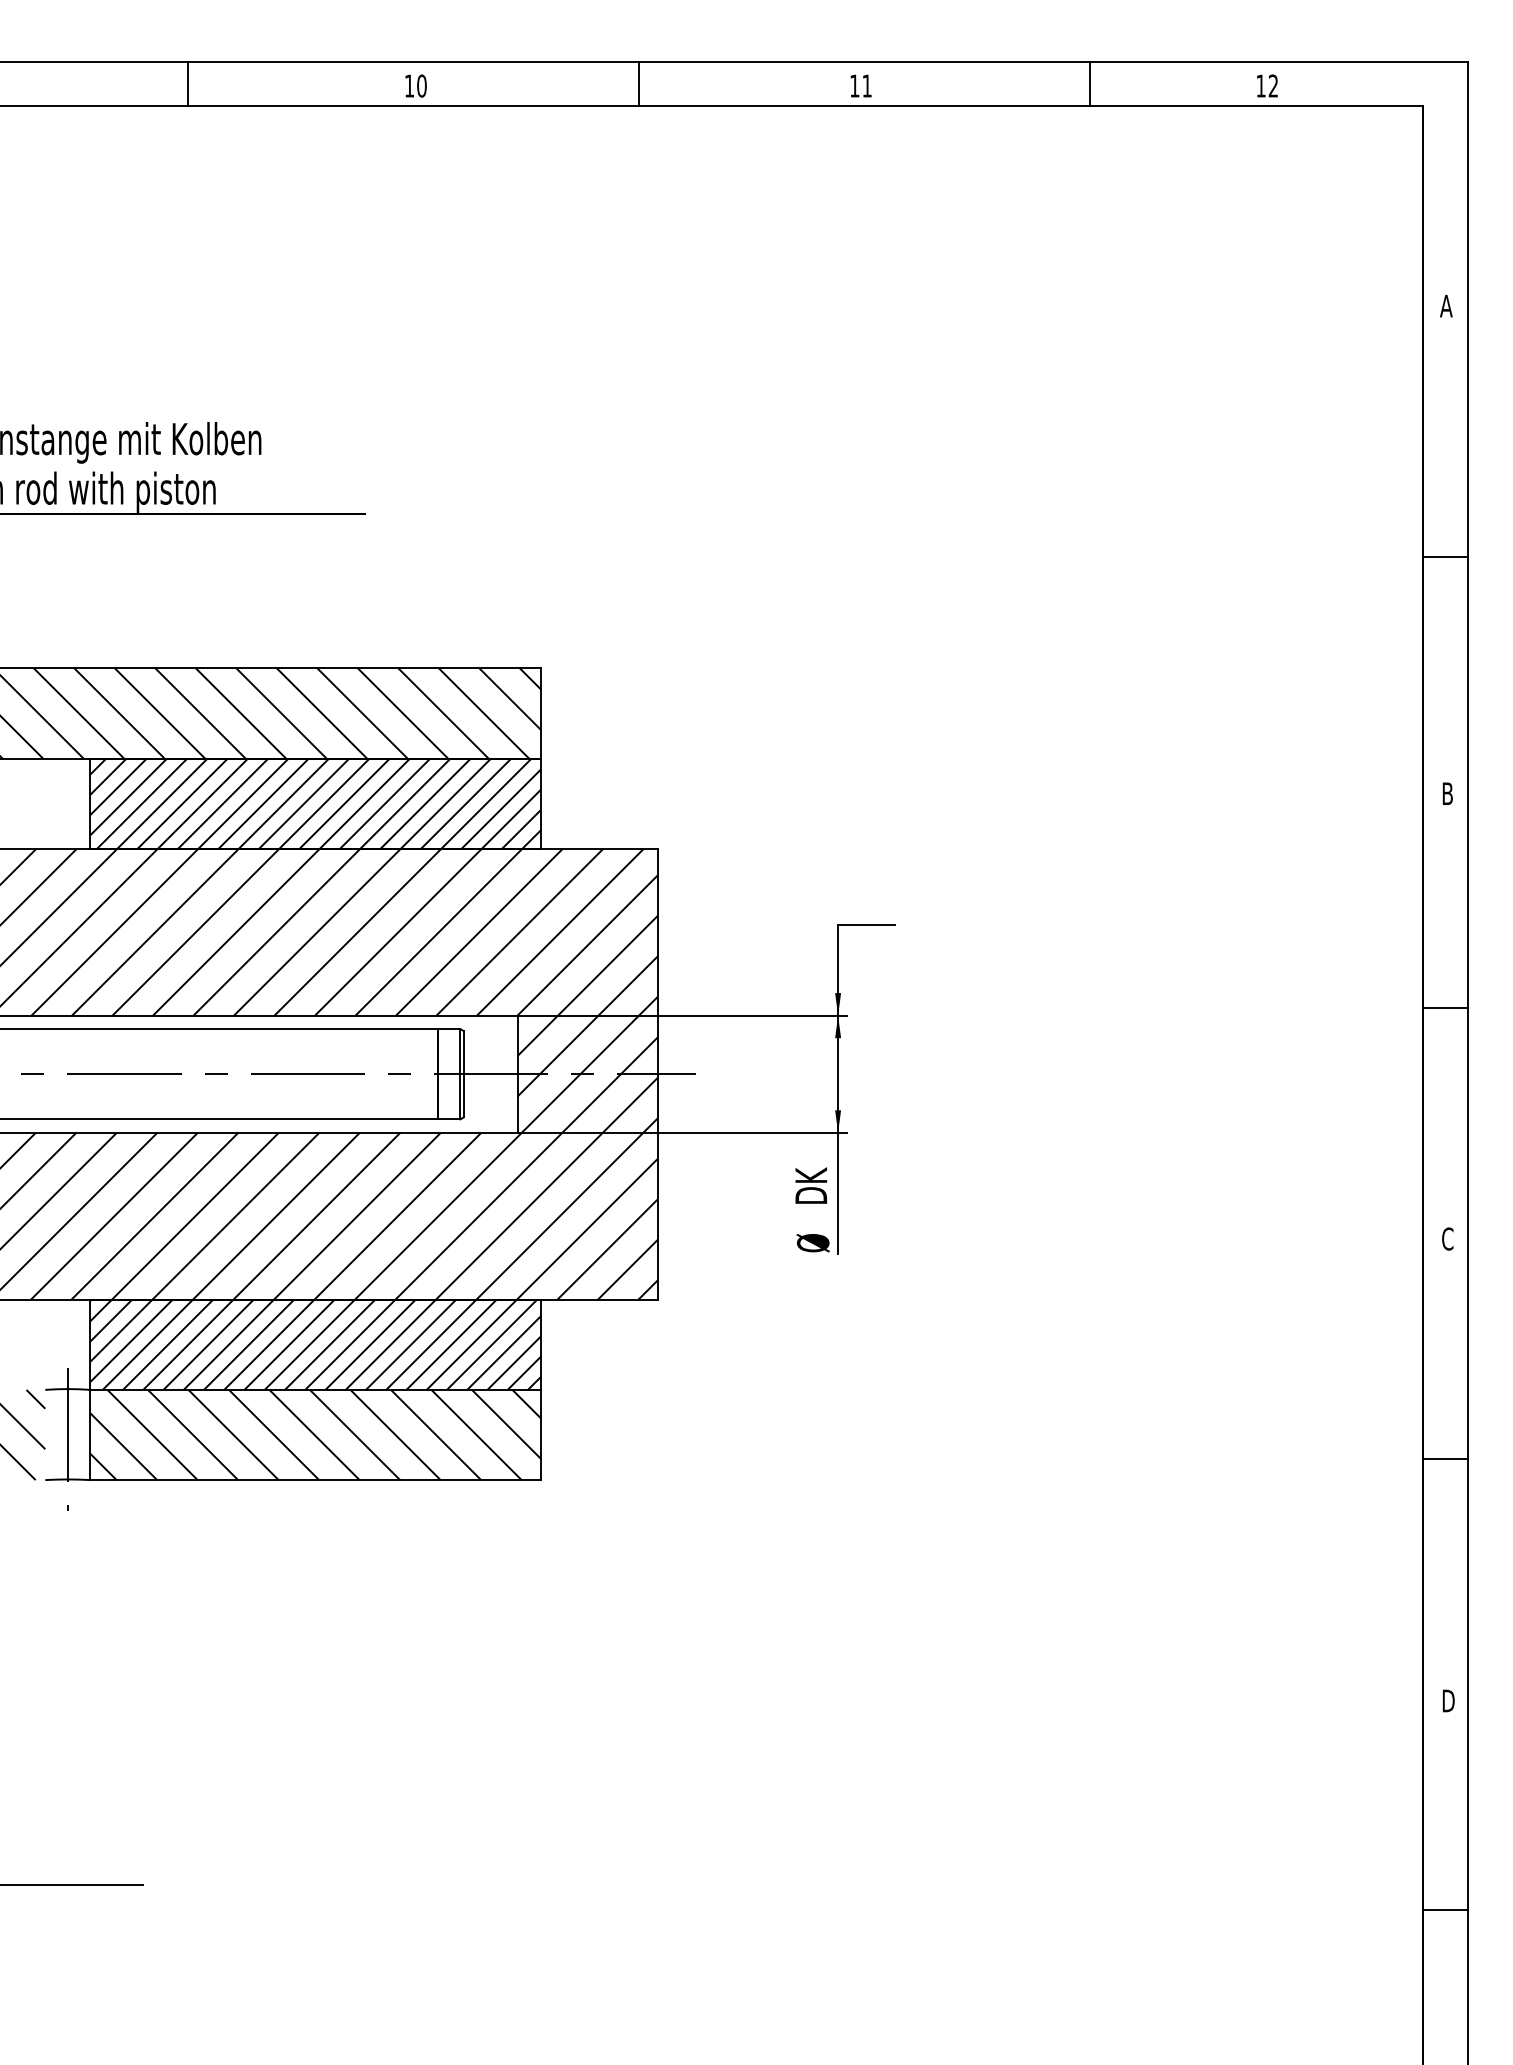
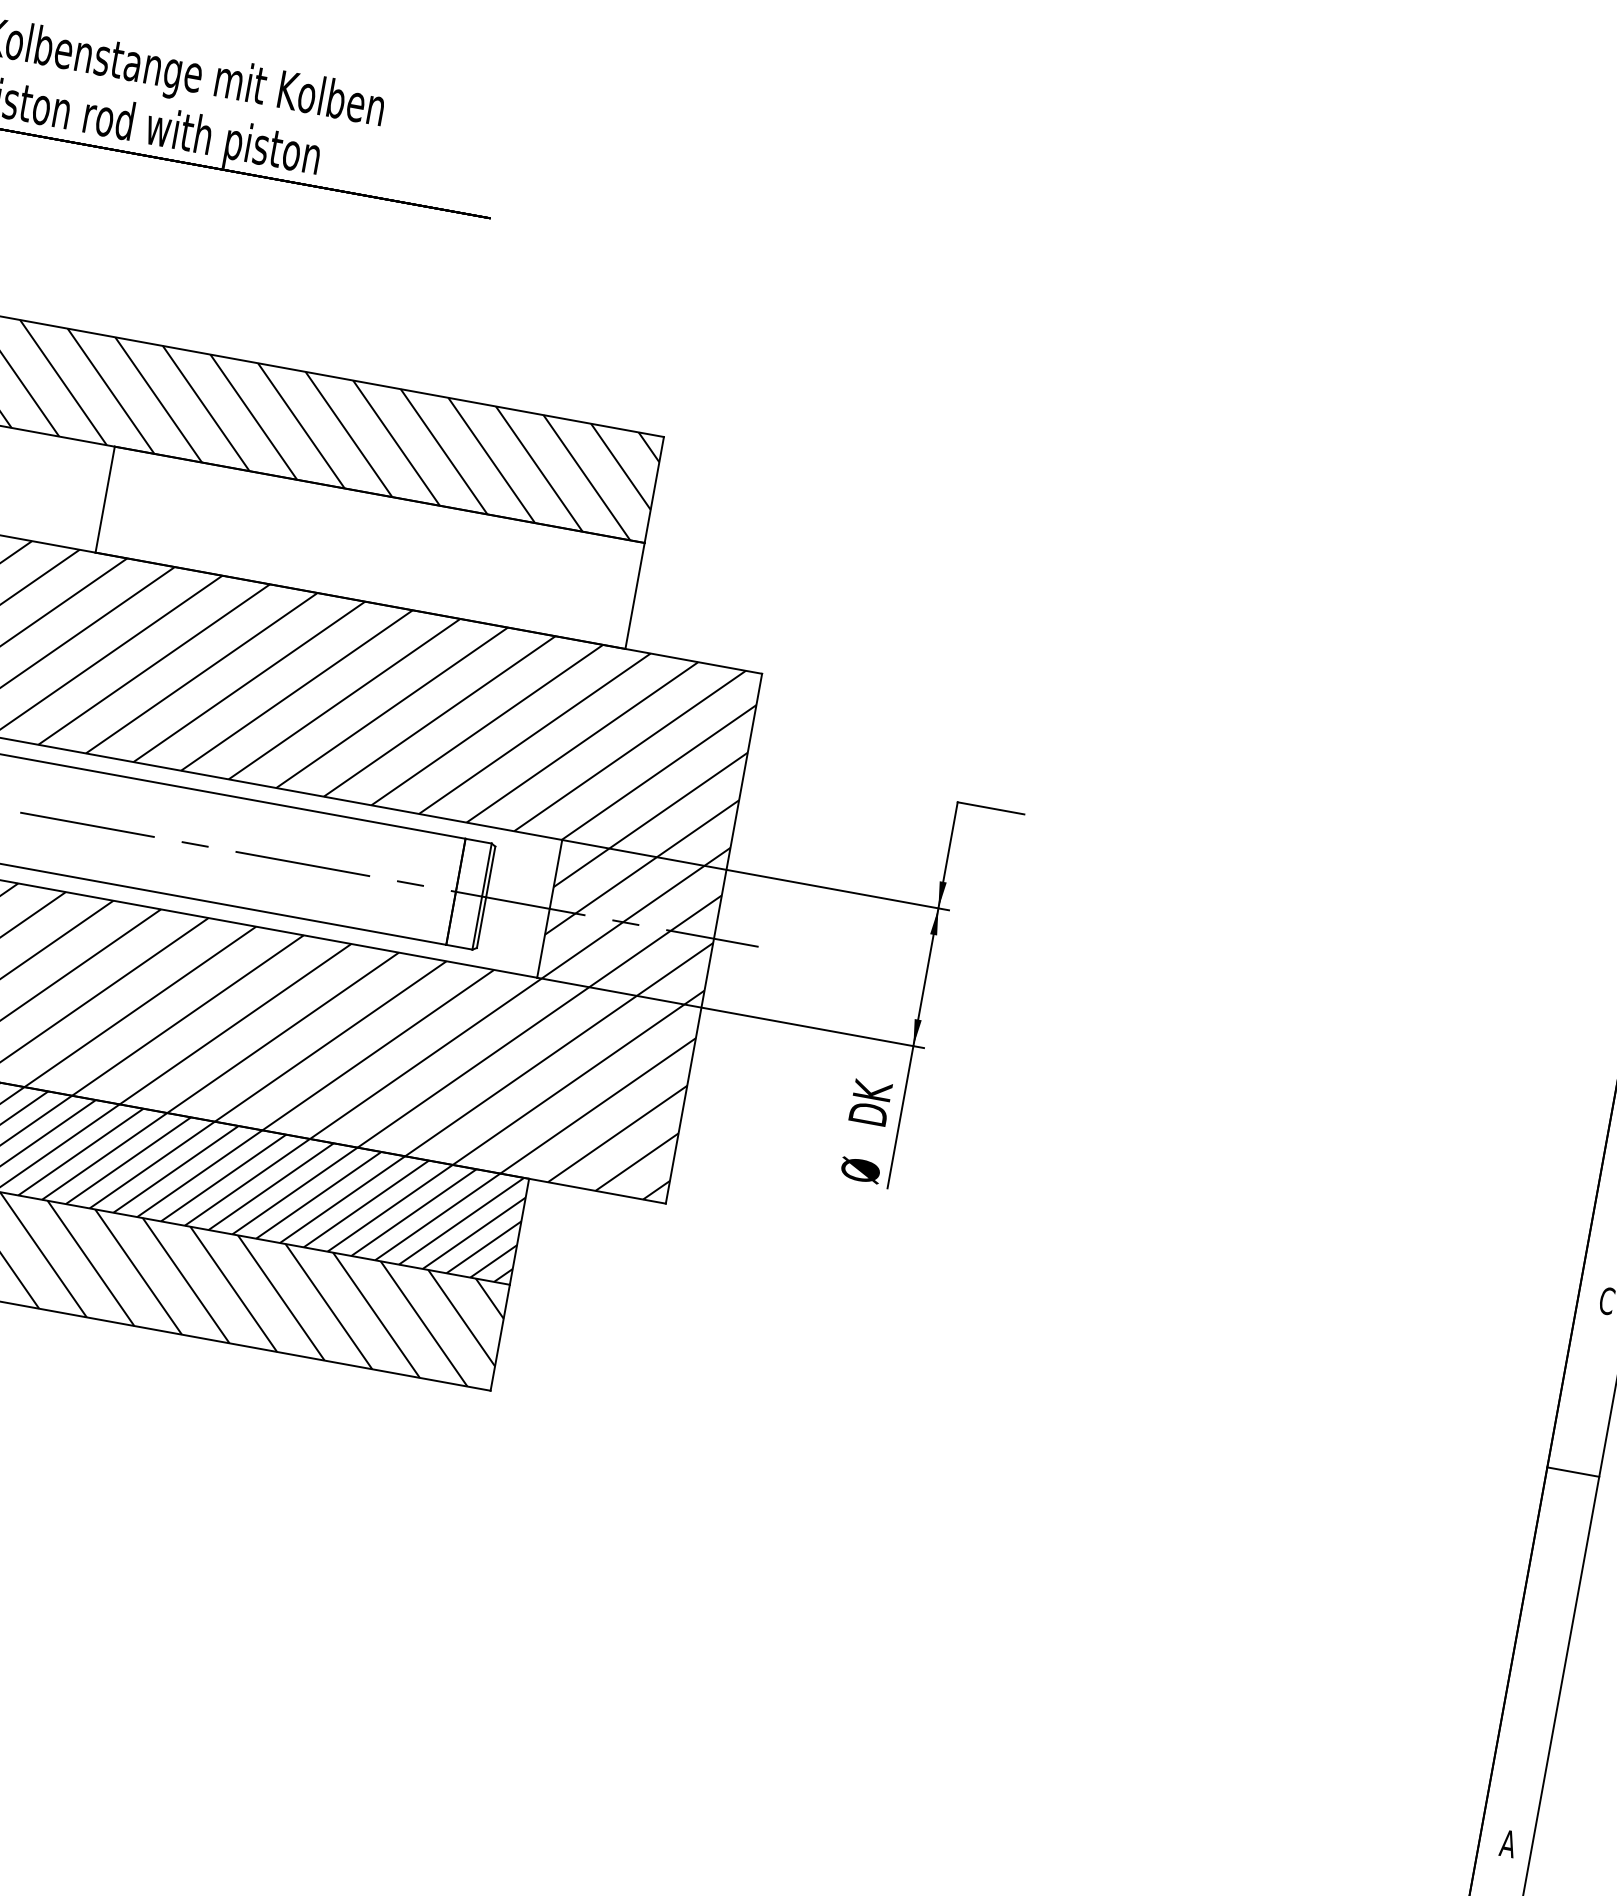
hatch: (315, 803) -> (369, 547), removed
line: (1445, 1459) -> (1573, 1472), moved
text: (1447, 1700) -> (1508, 1843), D -> A

